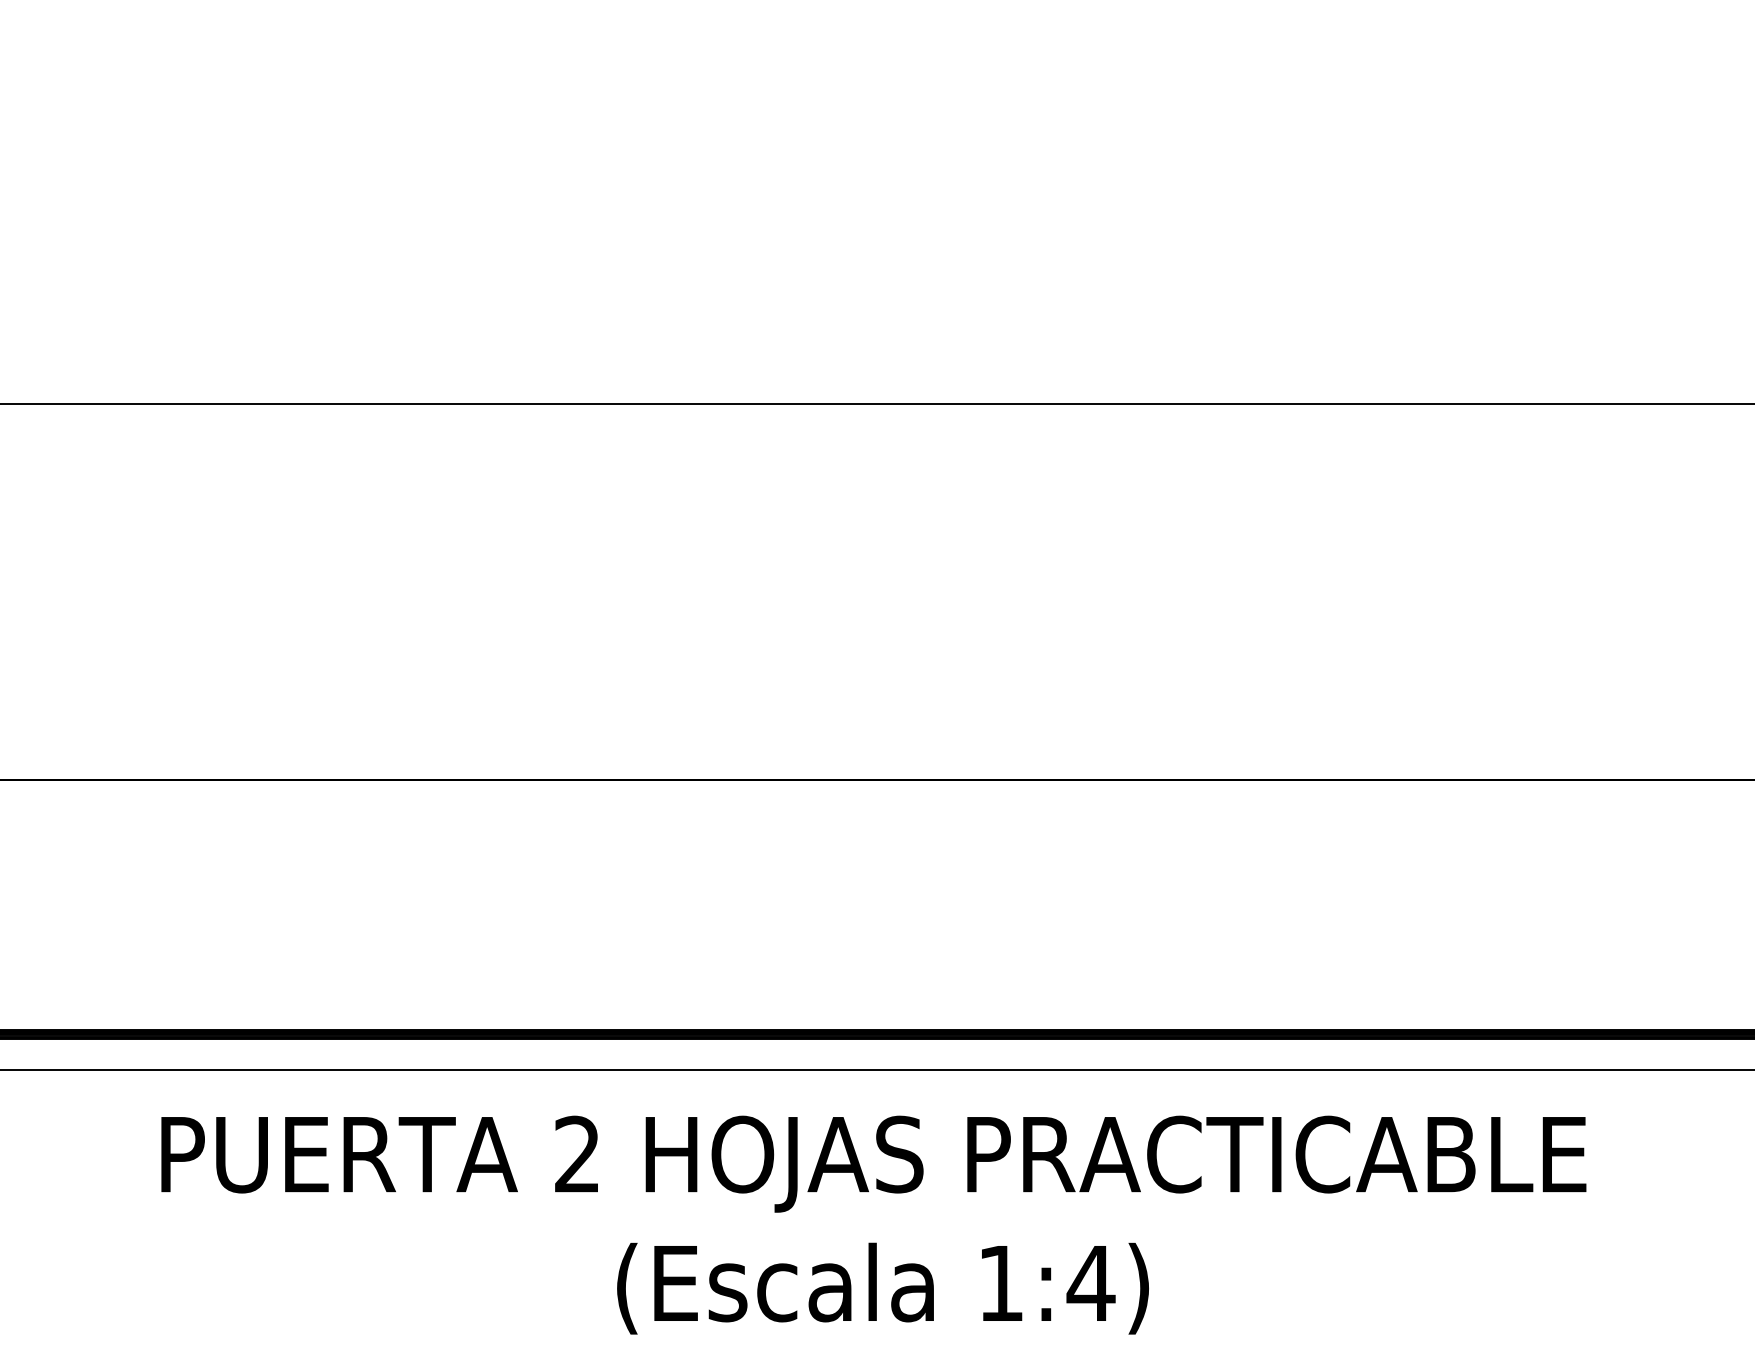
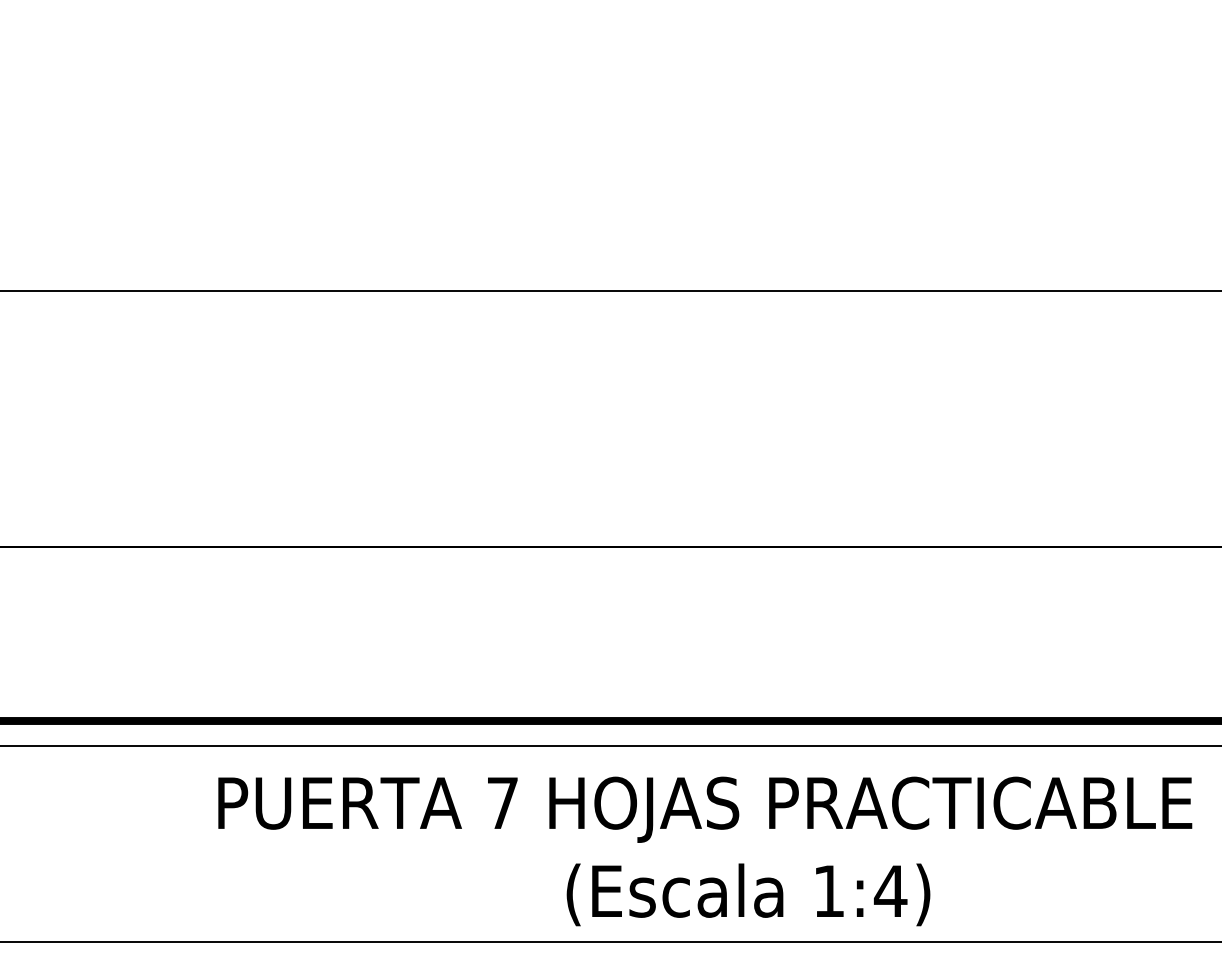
text: (577, 1153) -> (502, 802), 2 -> 7
text: (883, 1288) -> (748, 894), moved

